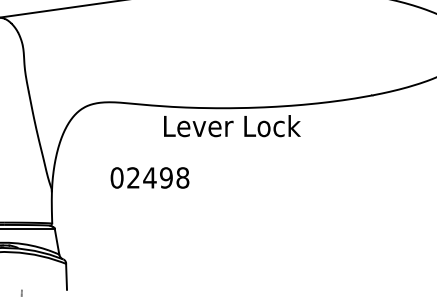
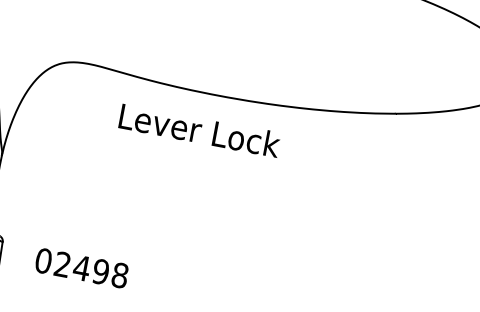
text: (232, 126) -> (199, 131), moved
text: (149, 177) -> (81, 267), moved

